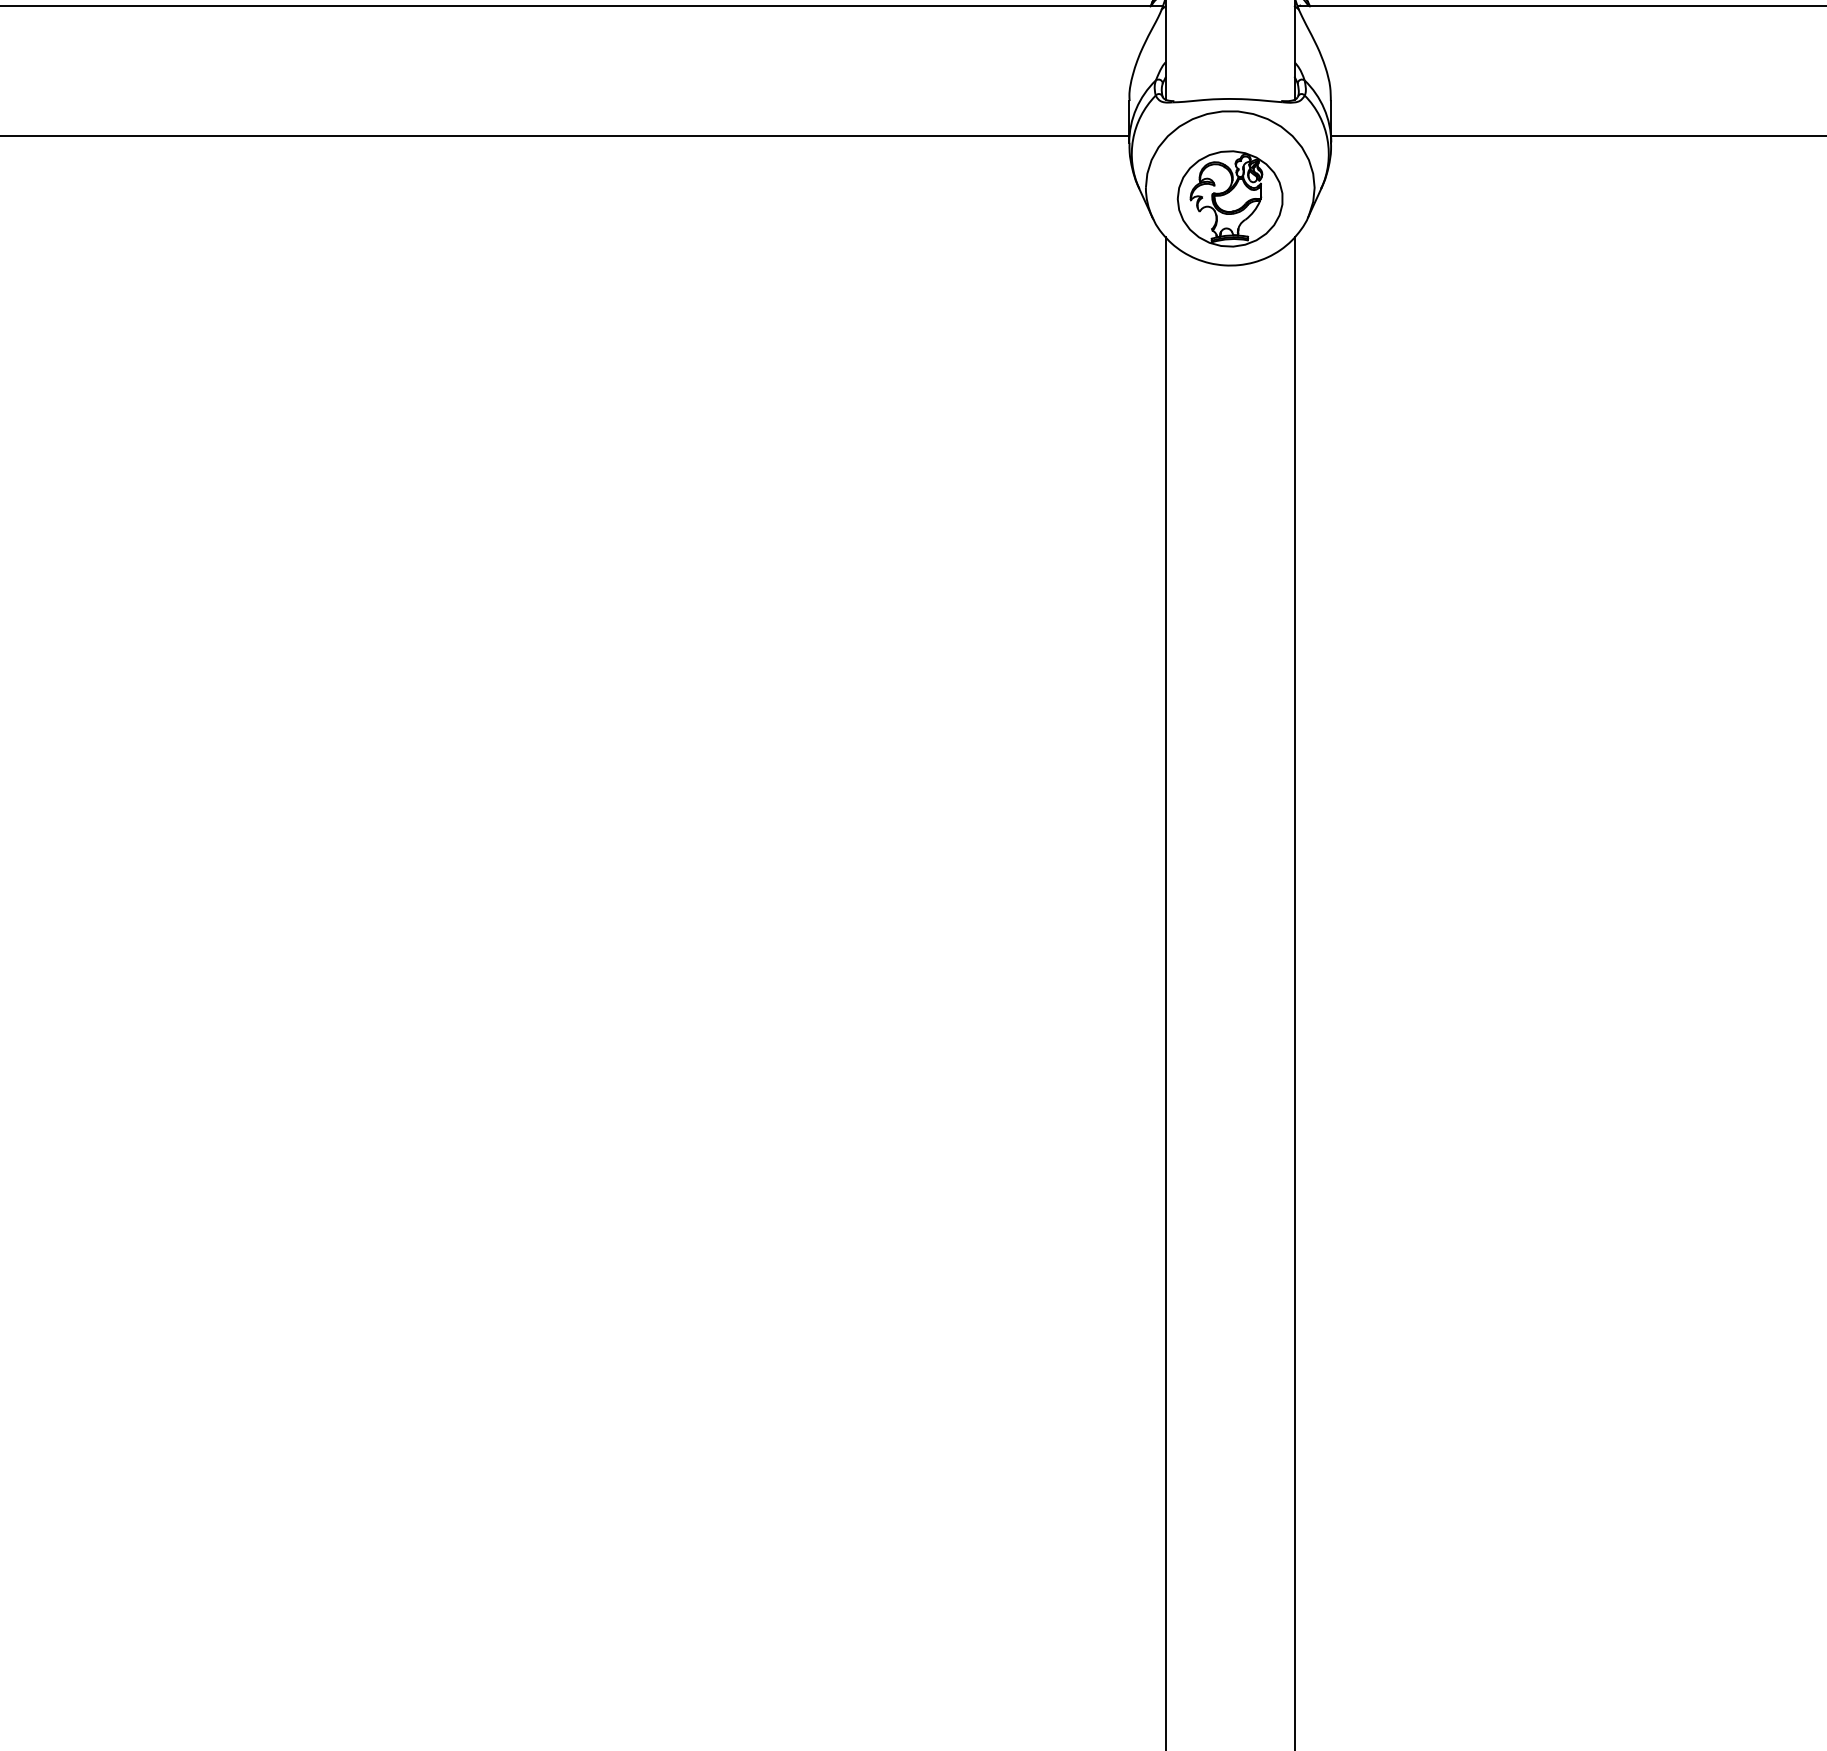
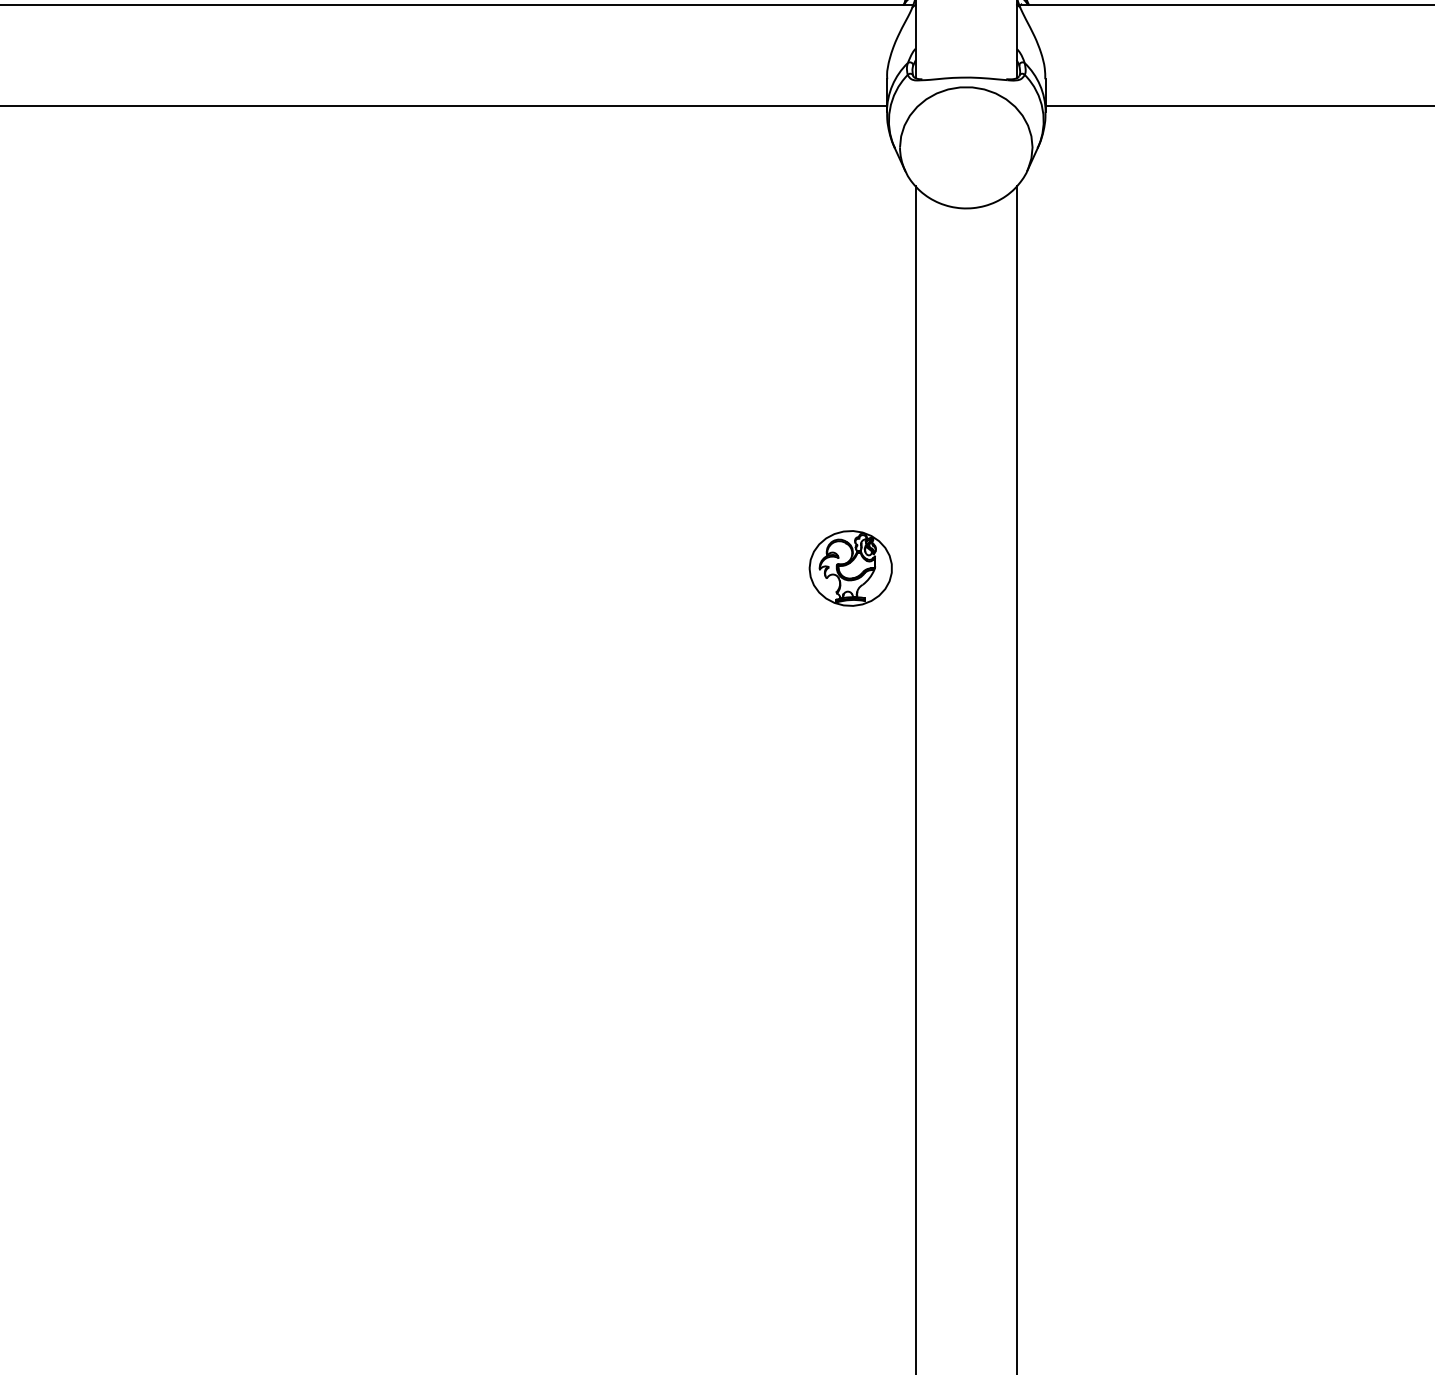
part: (1229, 198) -> (850, 568), moved

